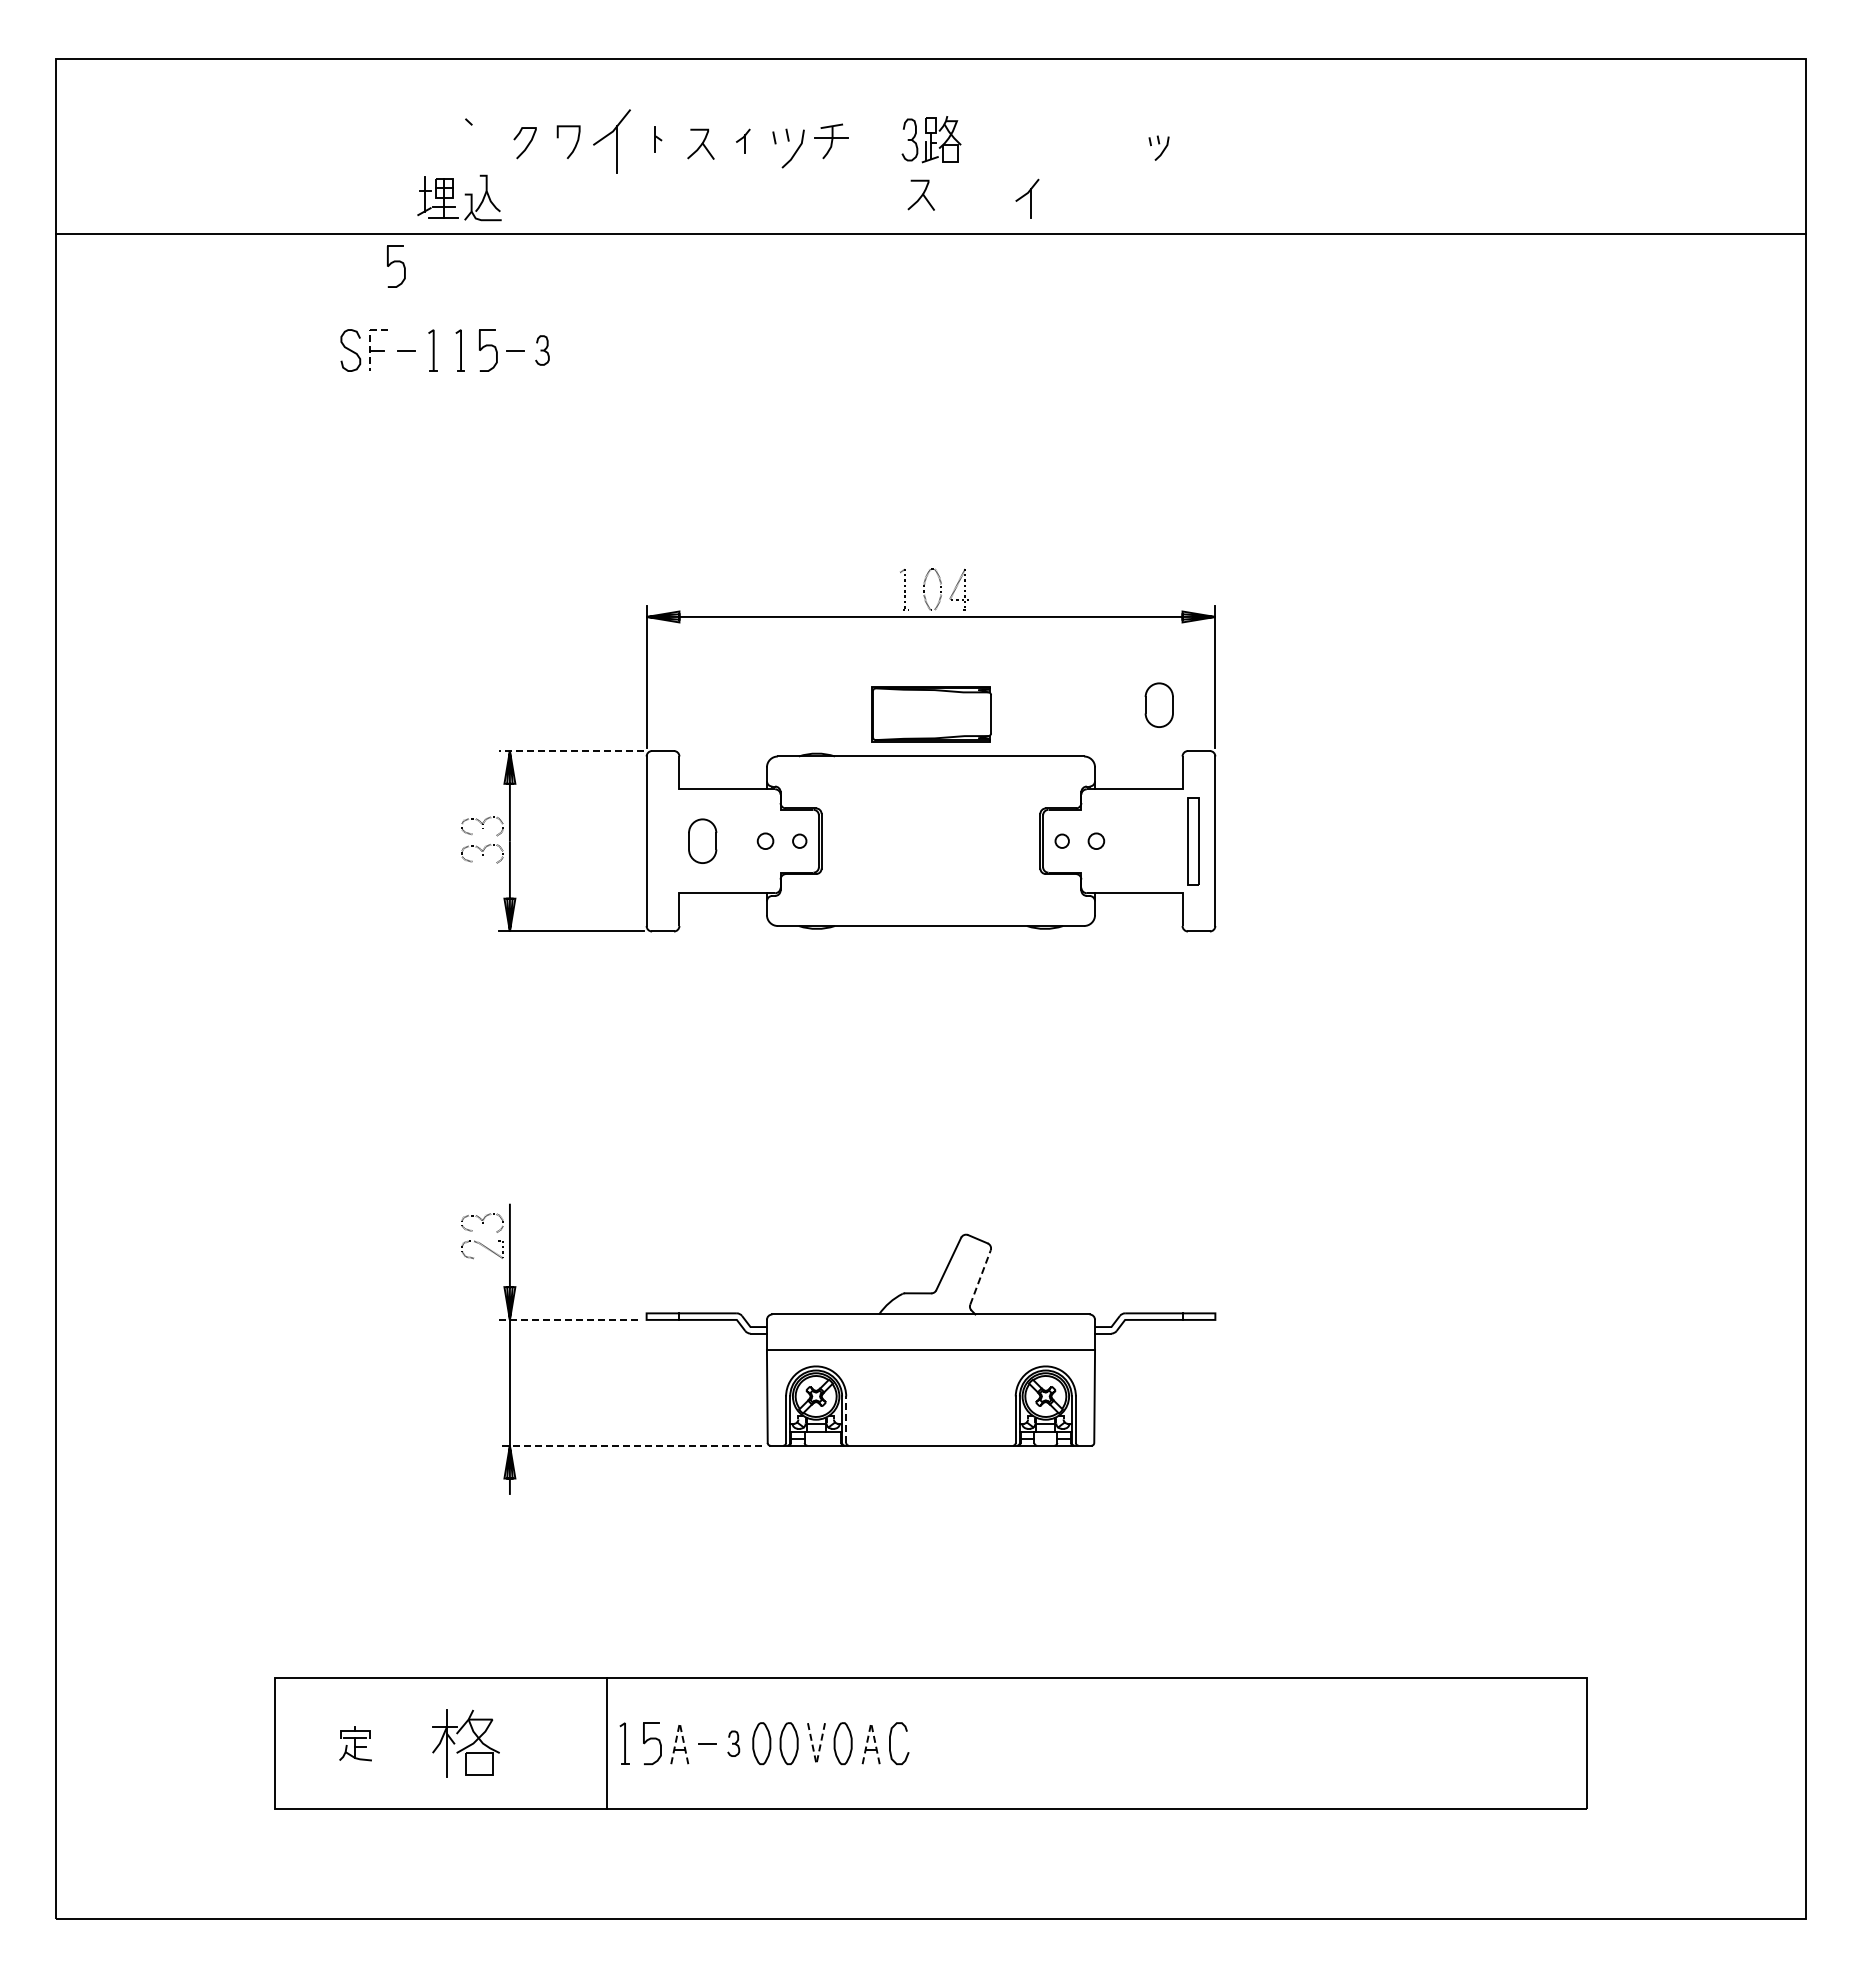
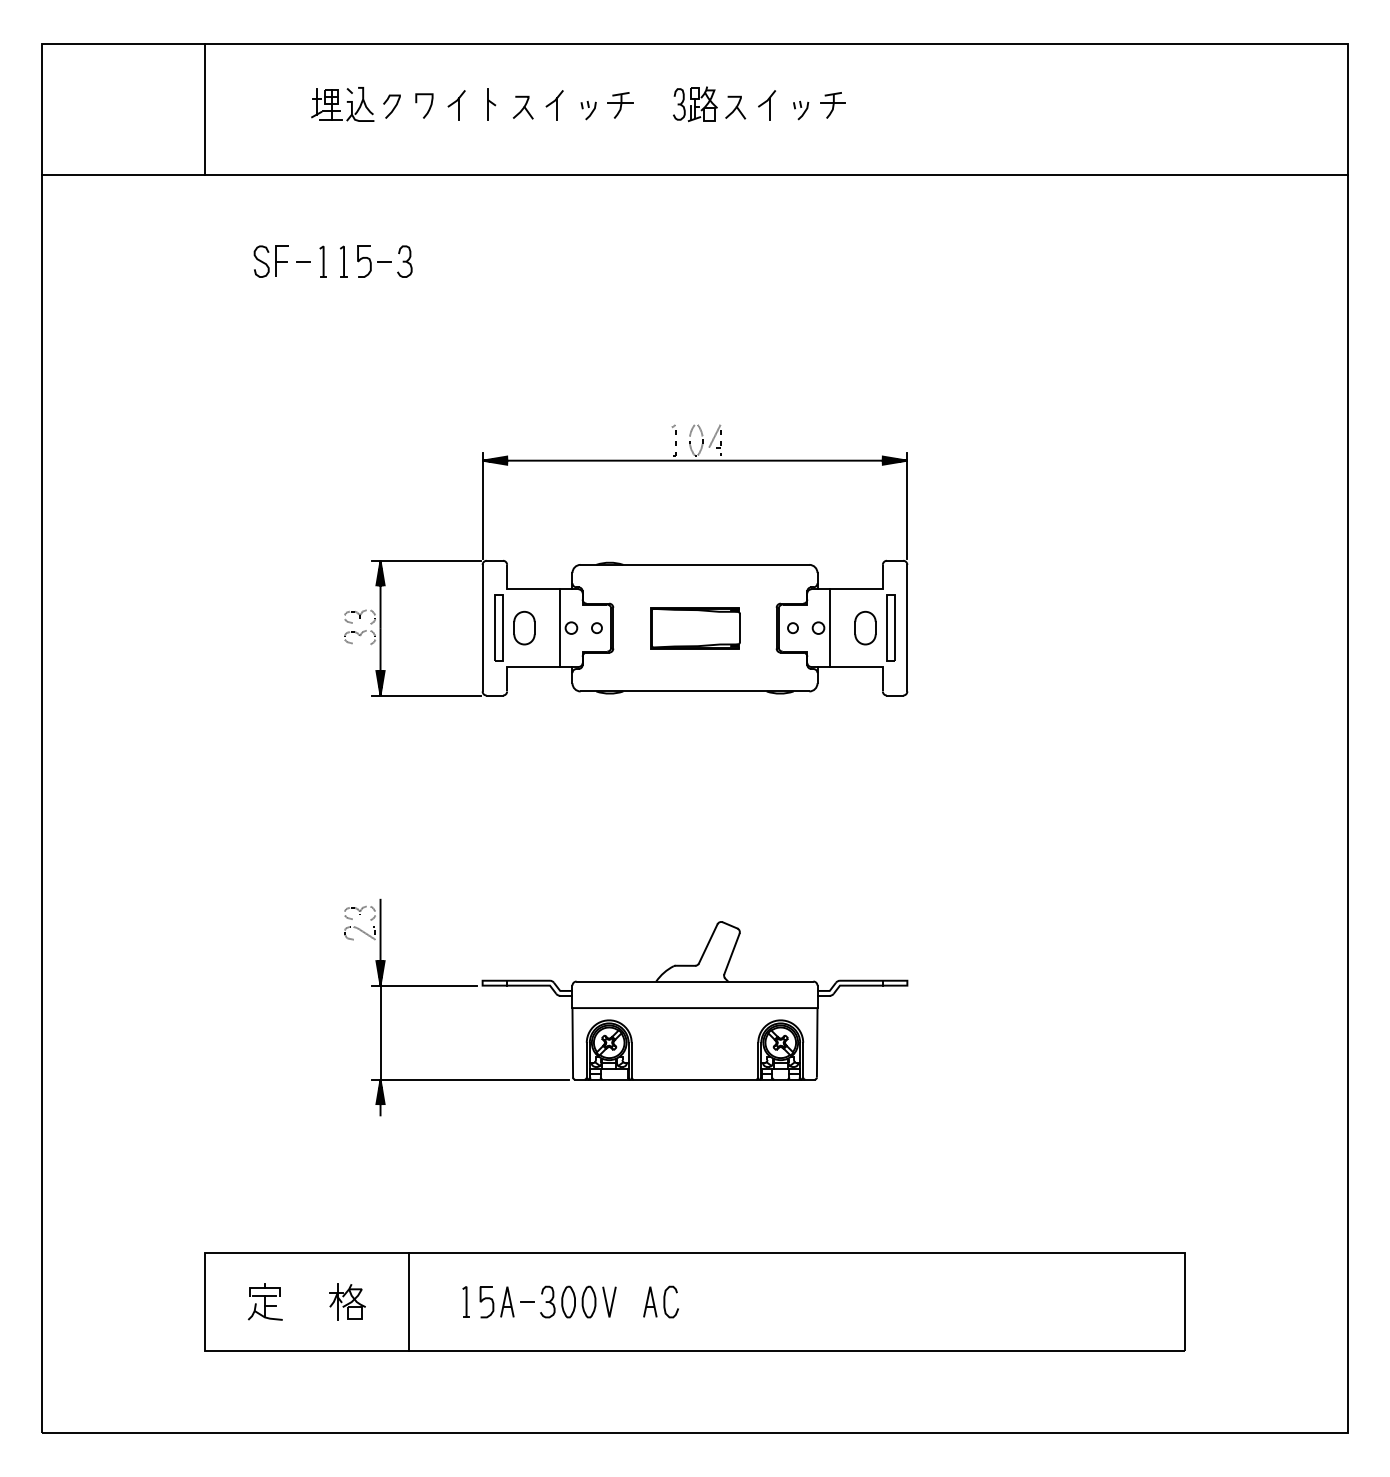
part: (658, 139) -> (491, 104), size x1.67
part: (611, 140) -> (456, 104), size x0.62
part: (743, 140) -> (554, 104), size x1.67
part: (1115, 140) -> (832, 104), added
line: (274, 146) -> (204, 109), added
part: (788, 147) -> (588, 110), size x0.62
part: (1158, 147) -> (800, 110), moved
part: (920, 194) -> (734, 107), moved
part: (459, 197) -> (342, 104), moved
part: (1027, 198) -> (767, 104), moved
part: (396, 266) -> (295, 198), removed
line: (370, 341) -> (276, 254), dashed -> solid
part: (542, 350) -> (404, 261), size x1.43
part: (1158, 704) -> (864, 627), moved
part: (931, 714) -> (695, 628), moved
line: (570, 751) -> (425, 561), dashed -> solid
part: (668, 841) -> (498, 628), added
line: (750, 841) -> (560, 628), added
line: (1111, 841) -> (829, 628), added
line: (980, 1277) -> (731, 953), dashed -> solid
line: (568, 1319) -> (424, 985), dashed -> solid
line: (846, 1419) -> (631, 1059), dashed -> solid
line: (630, 1445) -> (470, 1079), dashed -> solid
line: (679, 1723) -> (507, 1287), dashed -> solid
line: (871, 1723) -> (650, 1287), dashed -> solid
part: (355, 1743) -> (265, 1301), size x1.43
part: (465, 1743) -> (347, 1301), size x0.71
line: (607, 1743) -> (409, 1301), moved
part: (733, 1743) -> (547, 1301), size x1.67
part: (842, 1743) -> (628, 1301), removed
line: (816, 1764) -> (609, 1317), dashed -> solid

